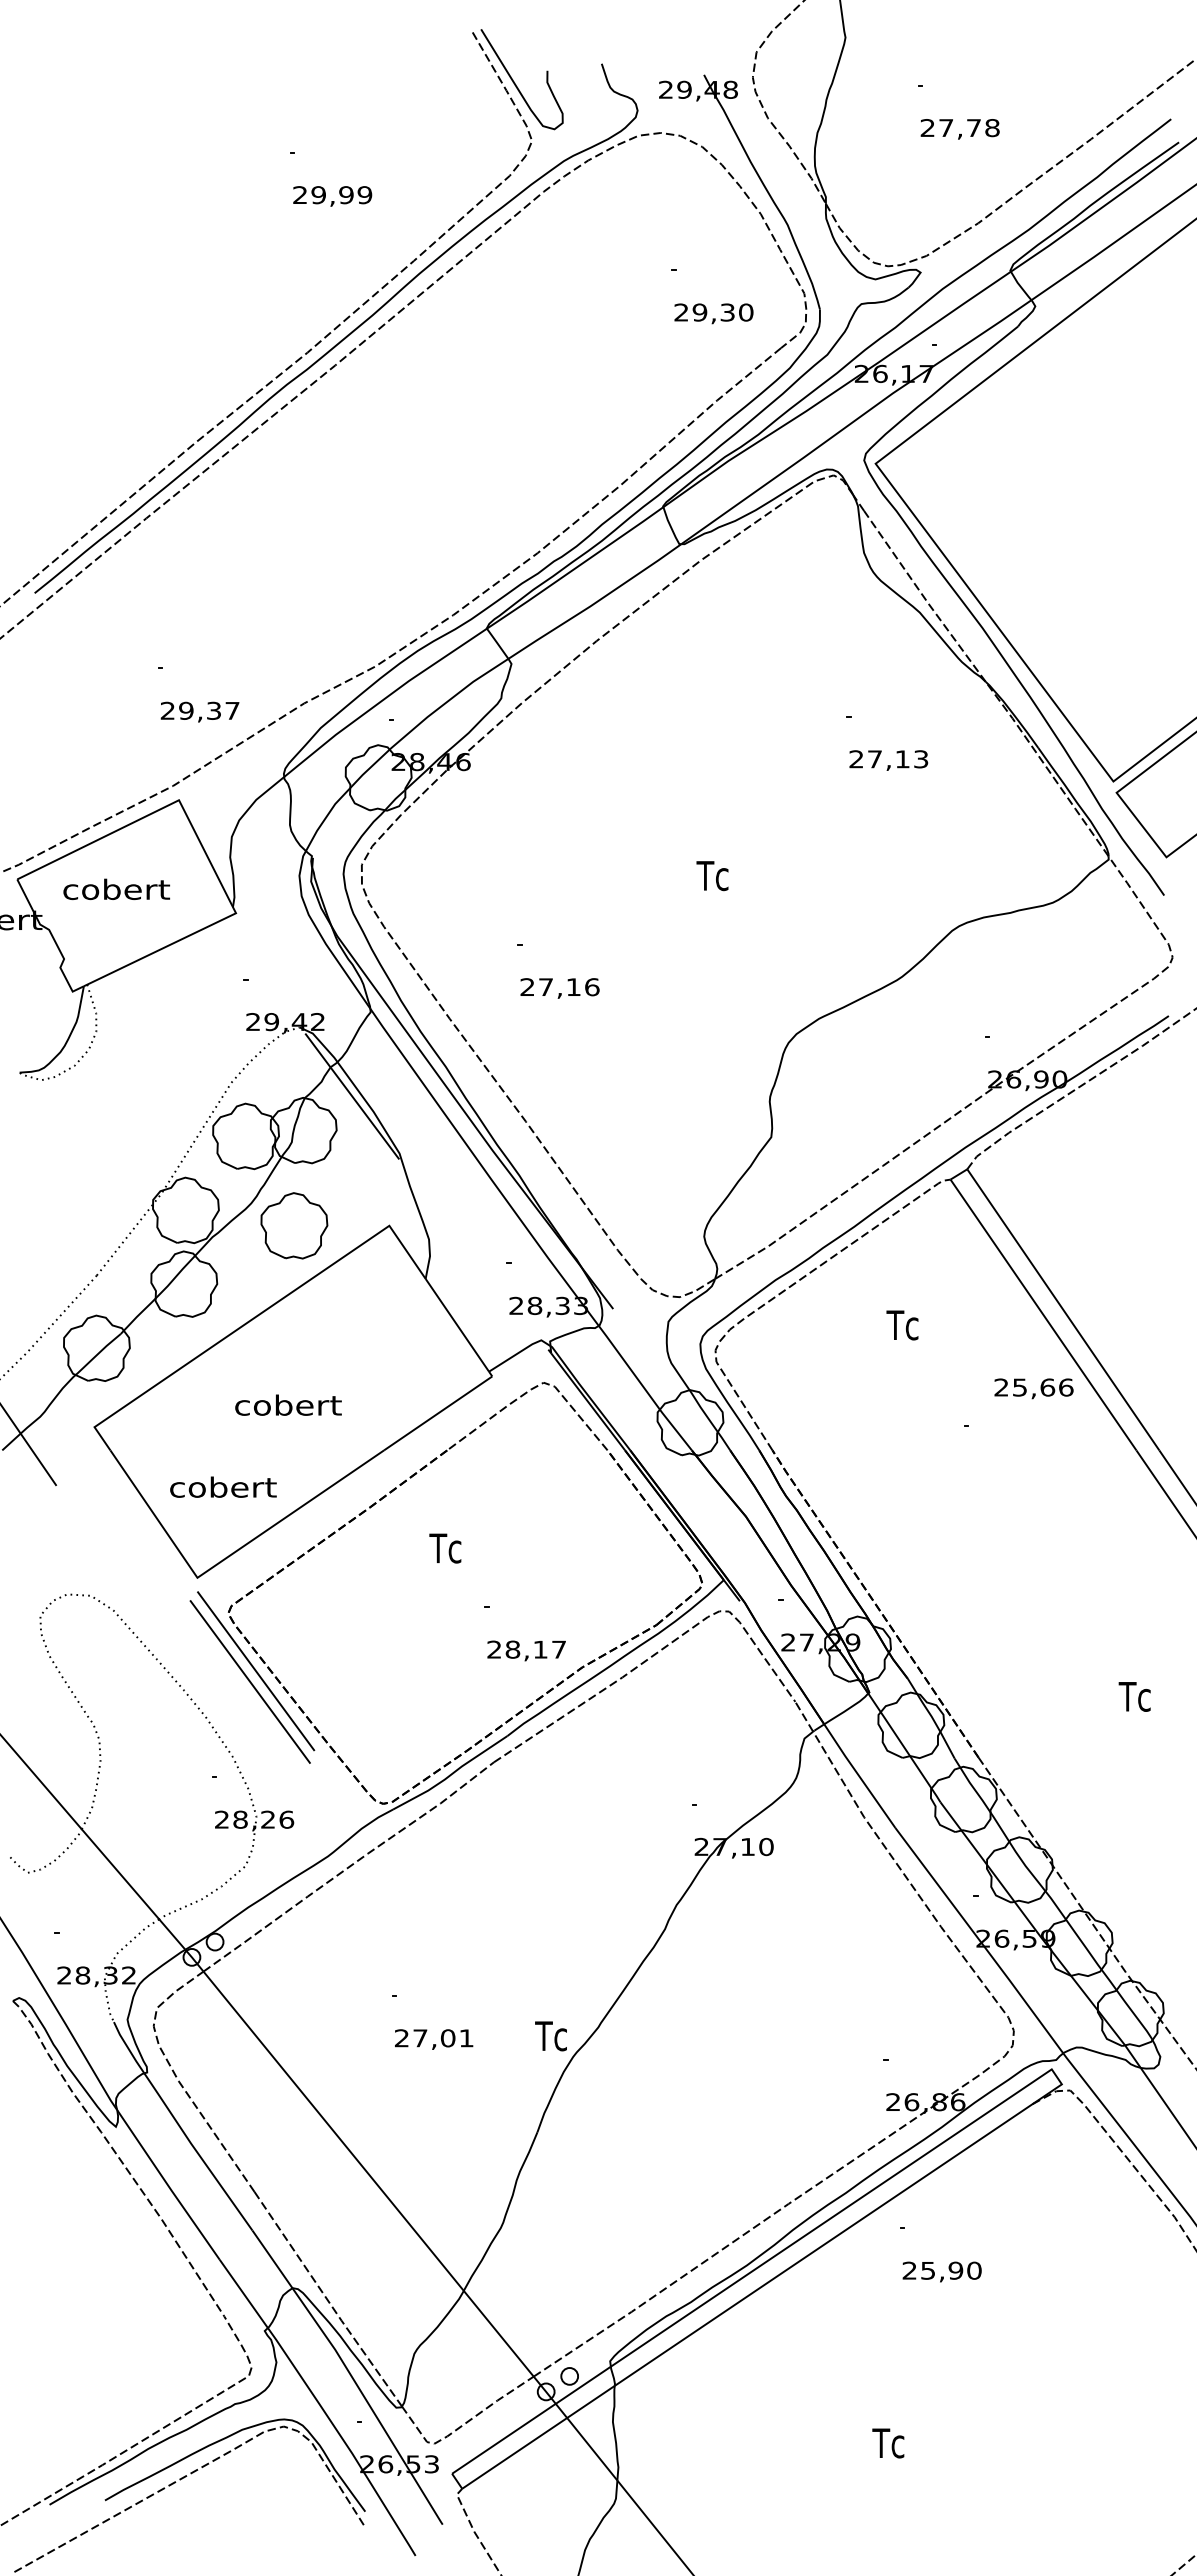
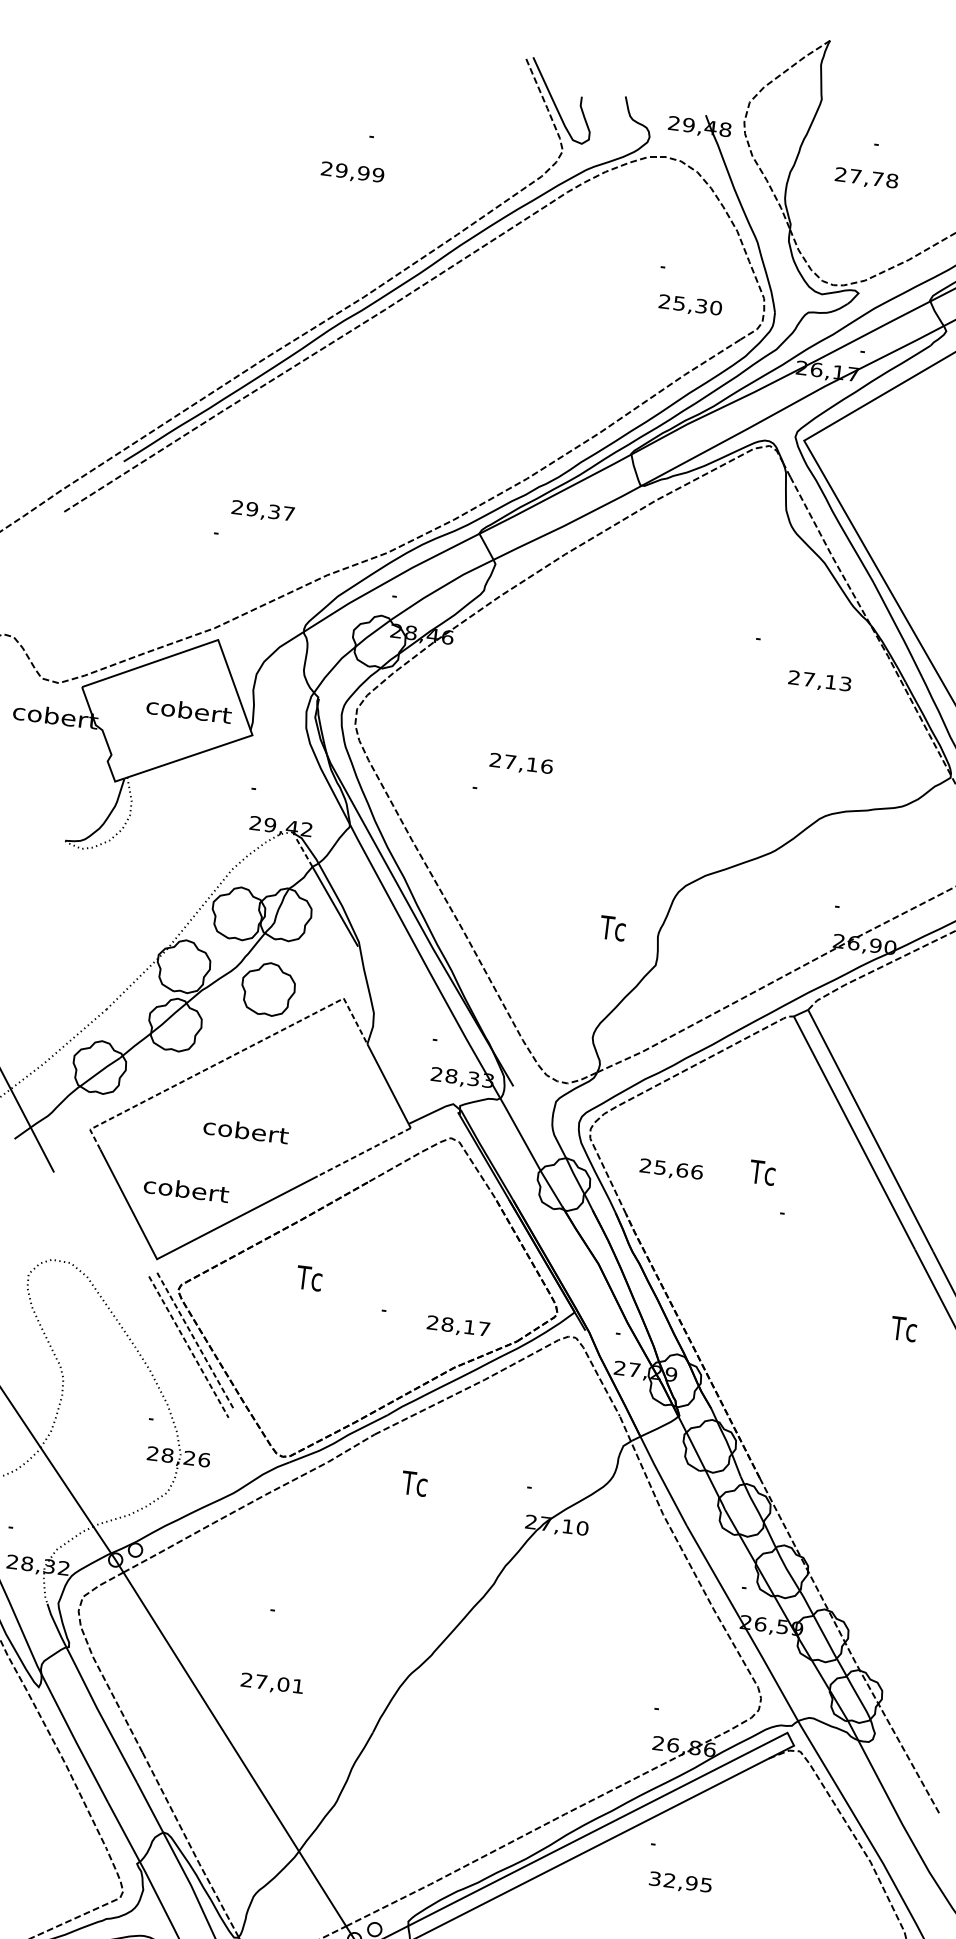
text: (959, 129) -> (866, 178), moved
text: (332, 196) -> (352, 173), moved
text: (699, 312) -> (679, 303), 29,30 -> 25,30
text: (199, 711) -> (262, 511), moved
text: (888, 760) -> (819, 681), moved
text: (712, 876) -> (612, 928), moved
text: (116, 888) -> (189, 709), moved
text: (559, 988) -> (520, 764), moved
line: (317, 1050) -> (303, 852), solid -> dashed
line: (256, 1316) -> (229, 1057), solid -> dashed
text: (902, 1325) -> (762, 1172), moved
text: (1033, 1388) -> (671, 1169), moved
line: (438, 1413) -> (364, 1152), solid -> dashed
text: (445, 1548) -> (309, 1278), moved
text: (526, 1650) -> (458, 1326), moved
line: (256, 1671) -> (194, 1339), solid -> dashed
line: (250, 1682) -> (188, 1347), solid -> dashed
text: (1134, 1696) -> (903, 1328), moved
text: (550, 2036) -> (414, 1483), moved
text: (434, 2039) -> (272, 1684), moved
text: (941, 2270) -> (680, 1881), 25,90 -> 32,95

